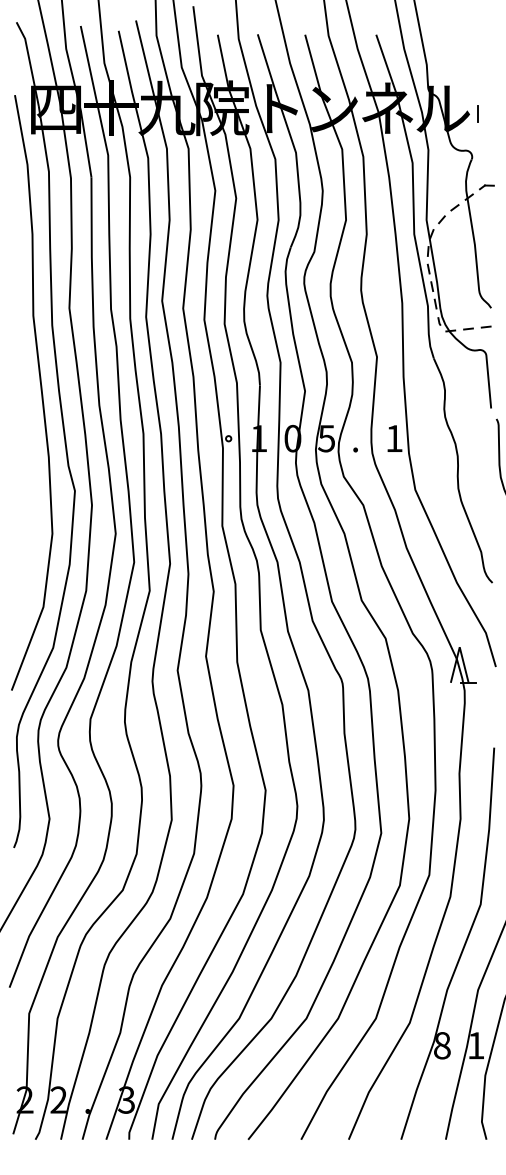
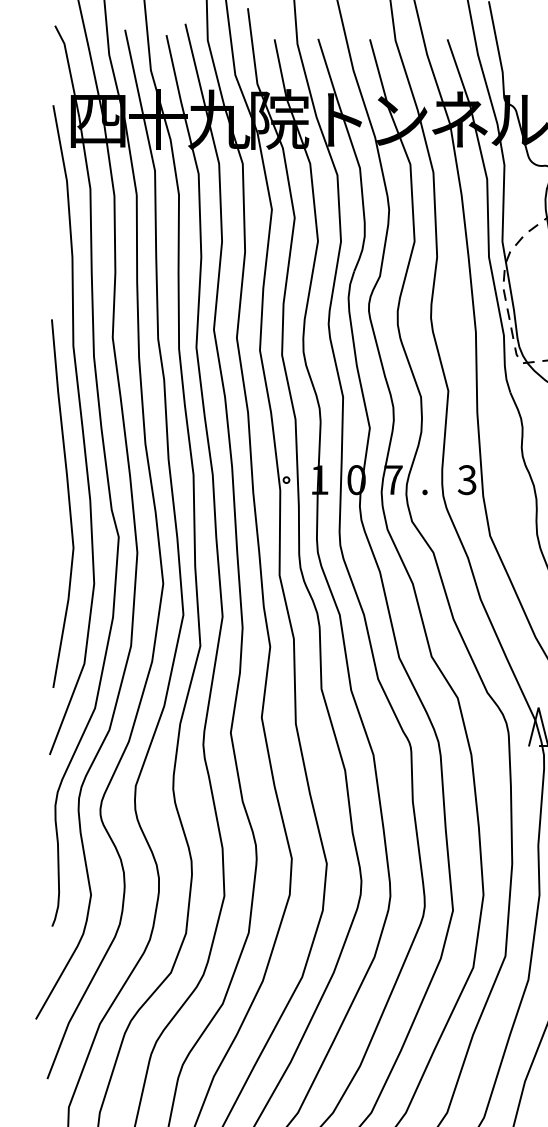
text: (326, 438) -> (393, 479), 5 -> 7
text: (393, 438) -> (466, 479), 1 -> 3
curve: (28, 459) -> (68, 502), added

